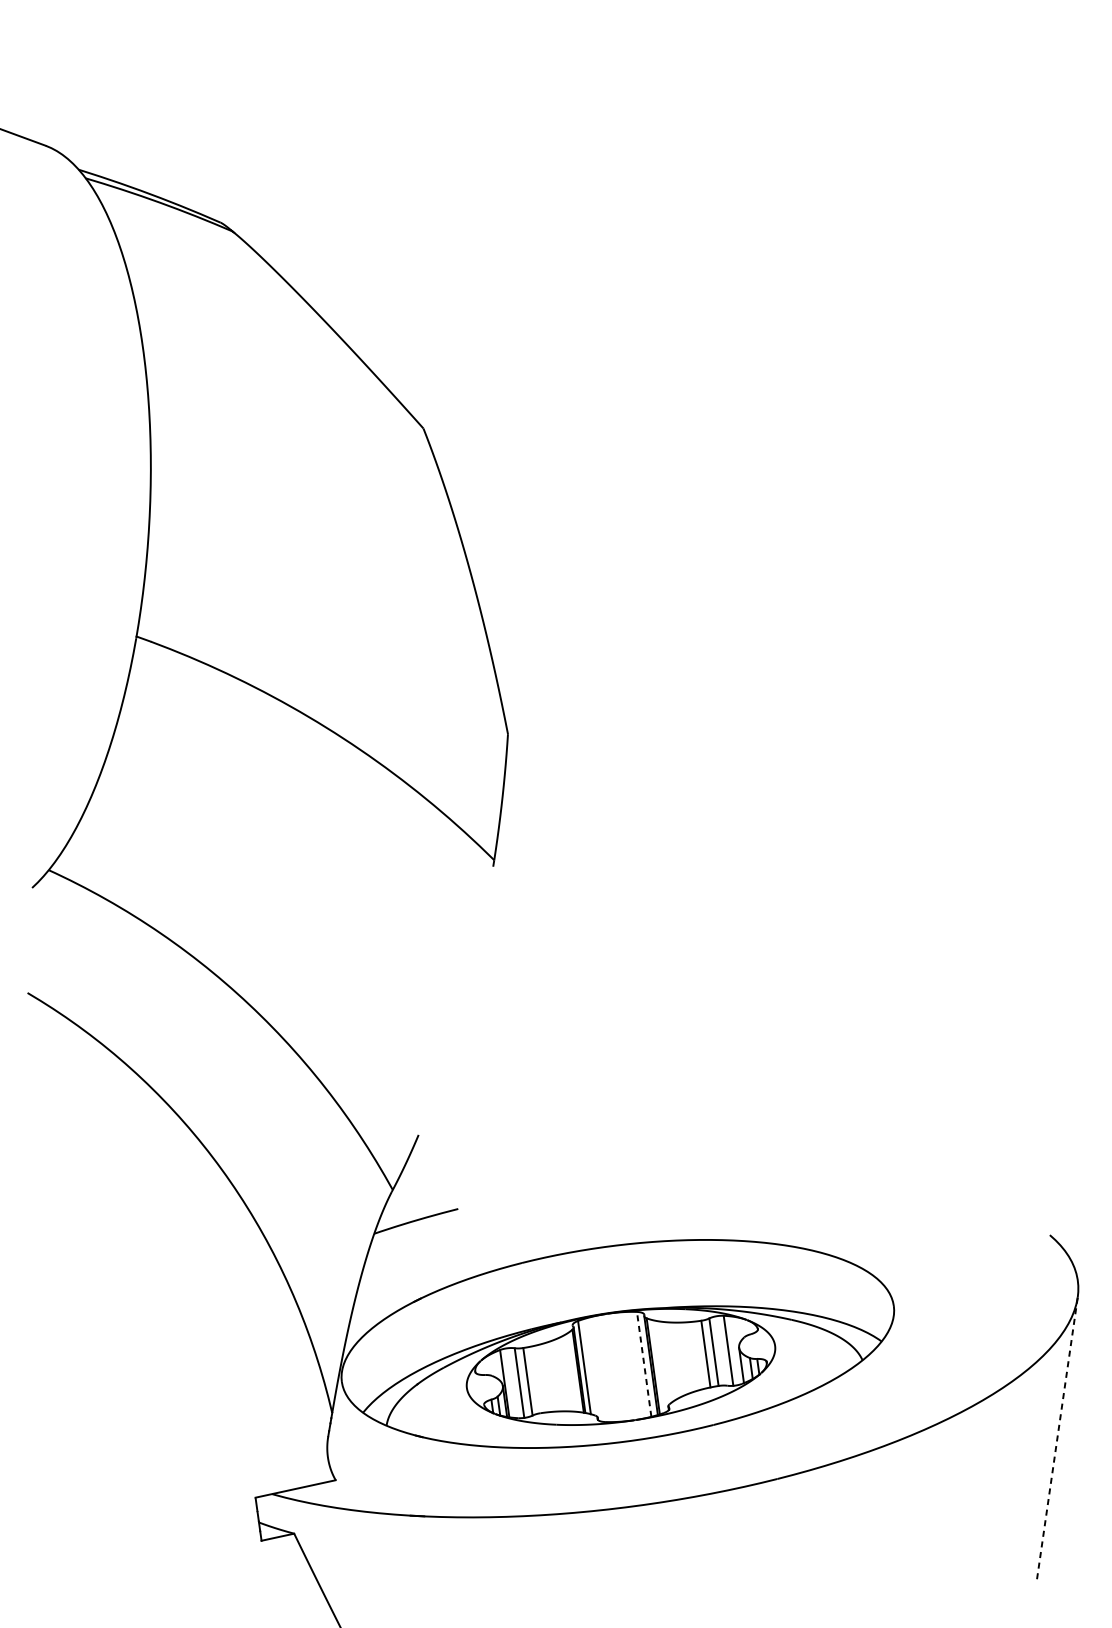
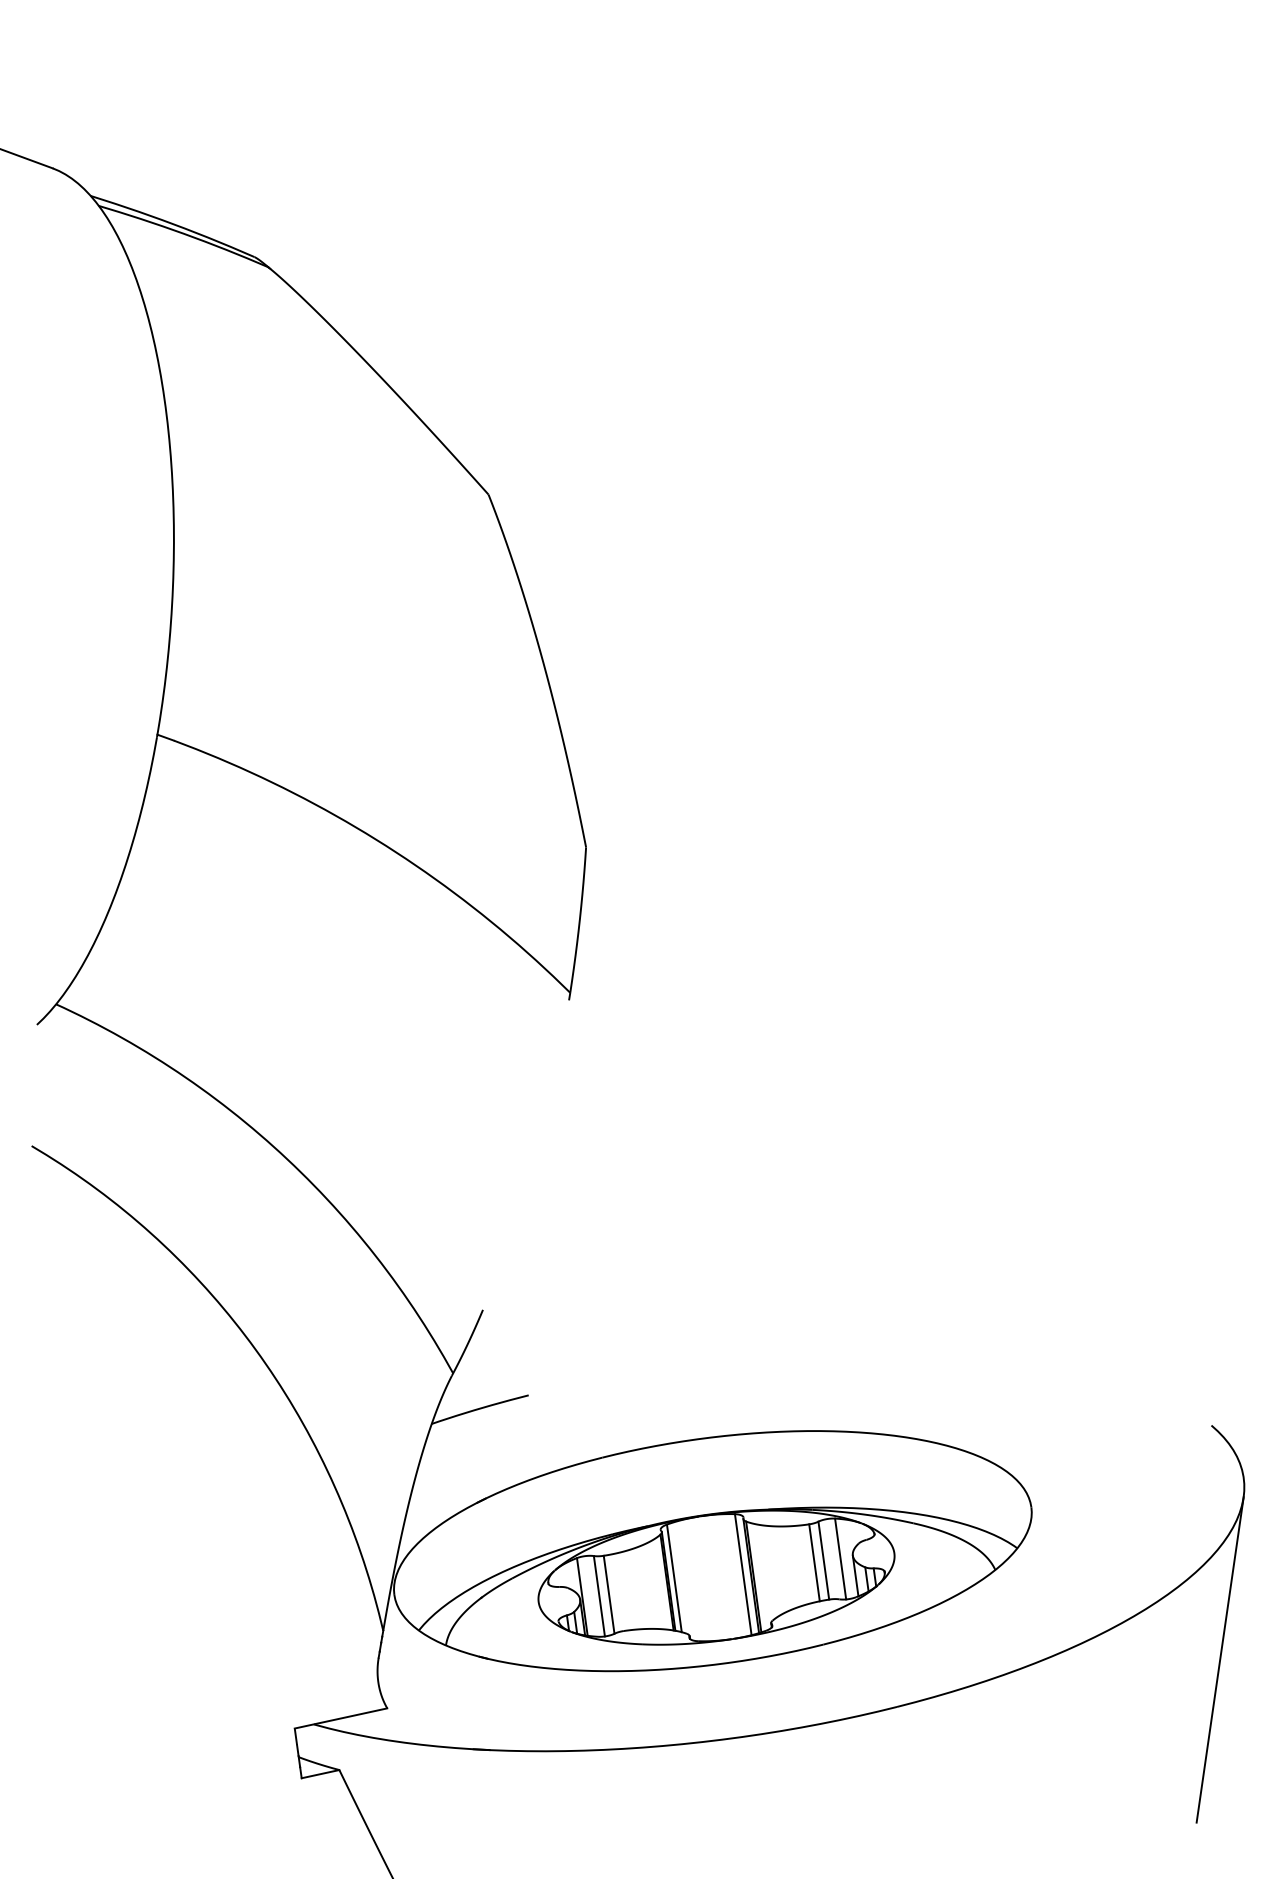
line: (644, 1364) -> (743, 1574), dashed -> solid
line: (1057, 1437) -> (1220, 1659), dashed -> solid

